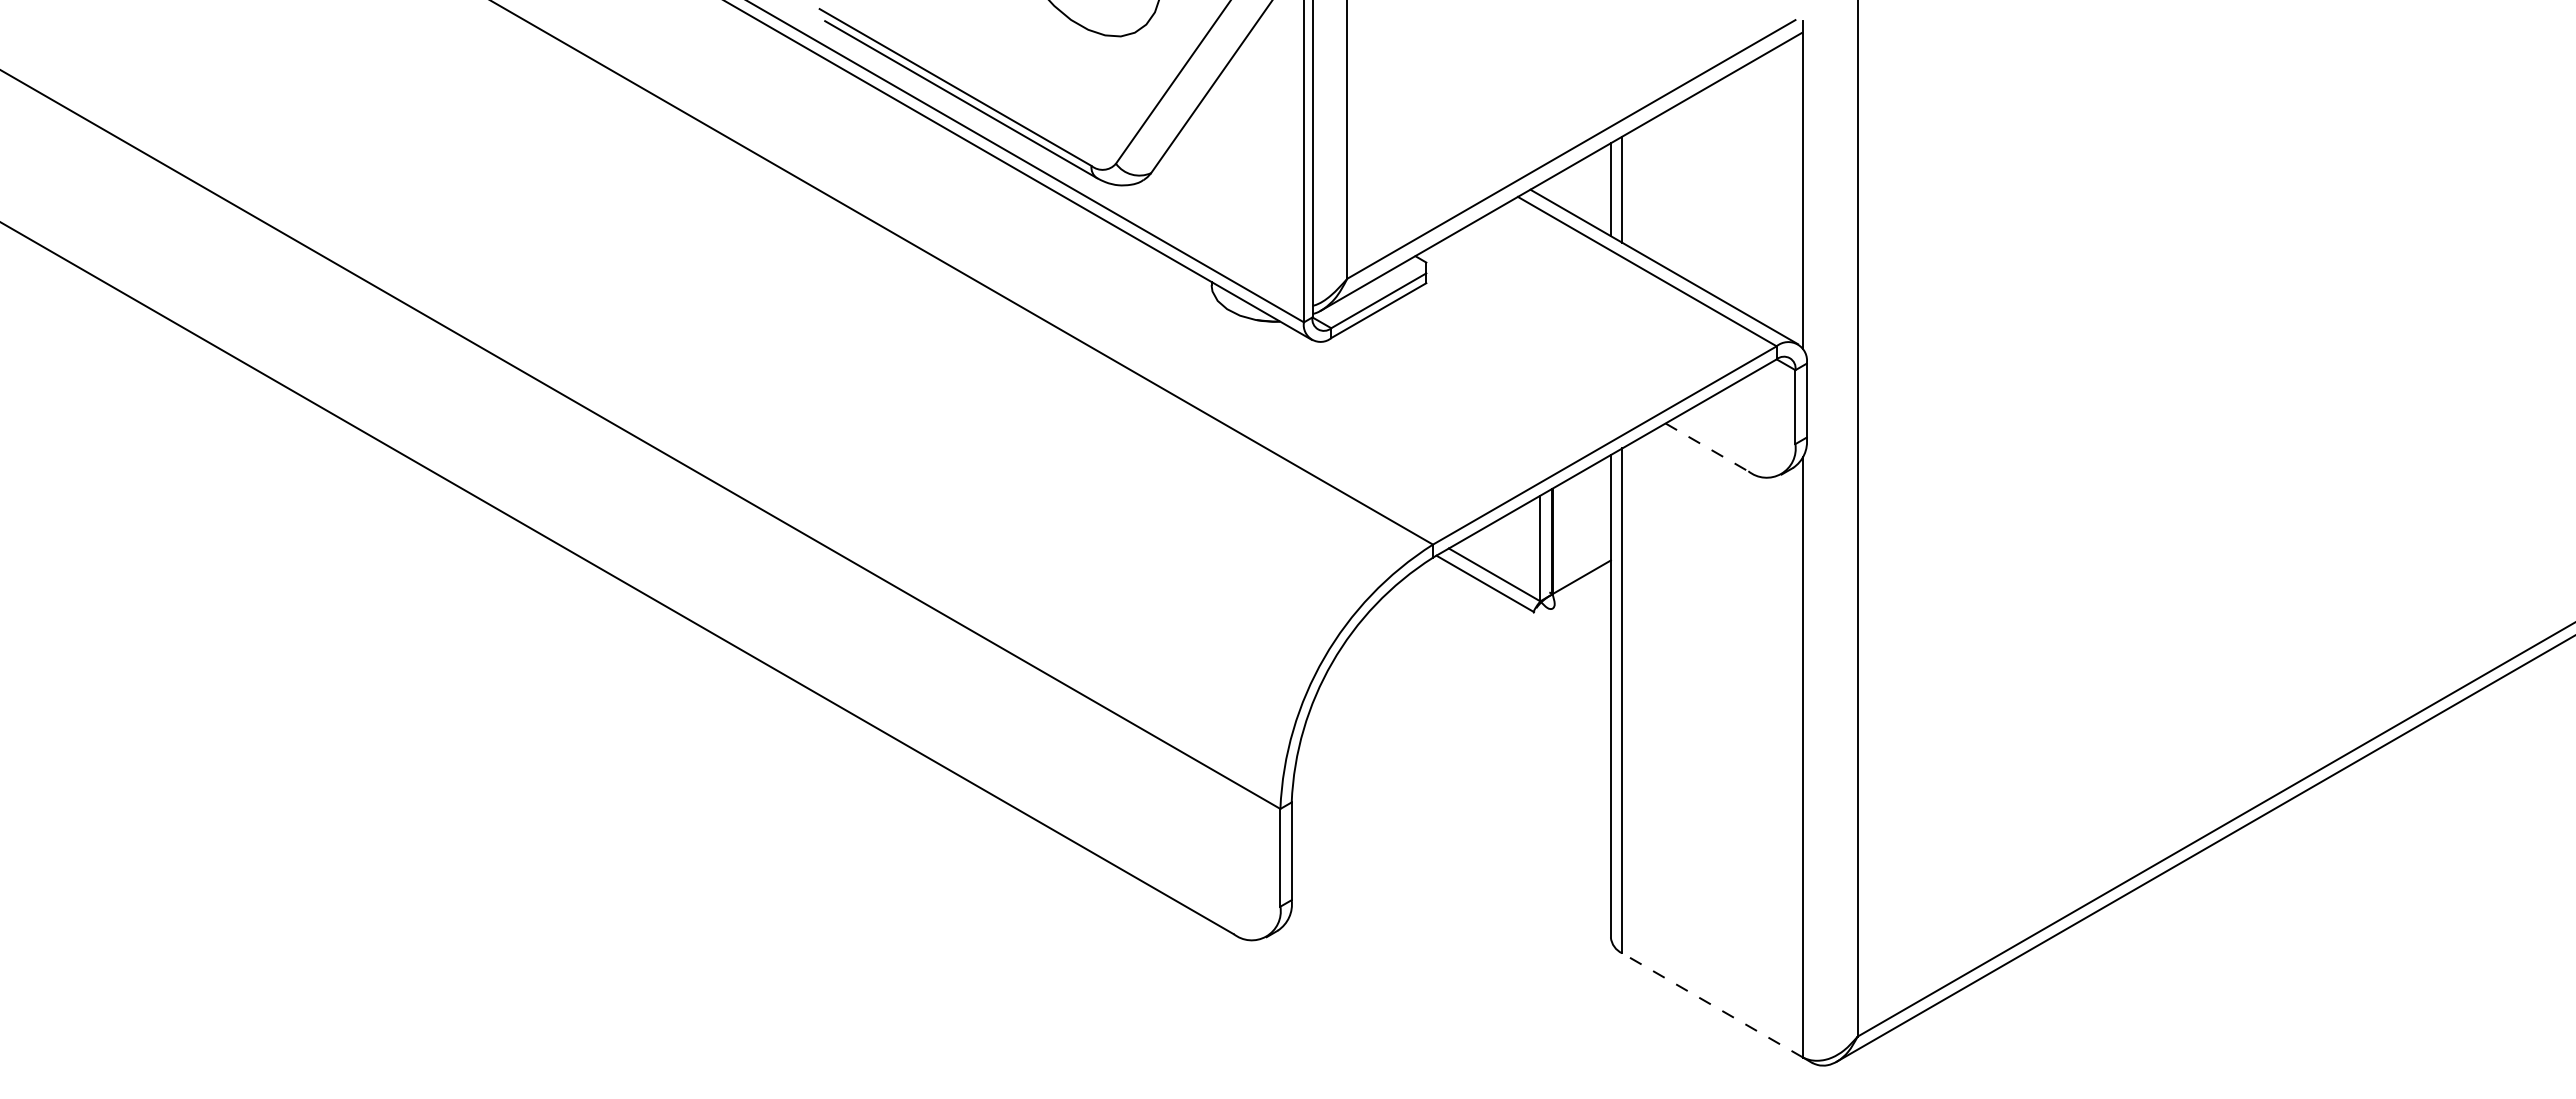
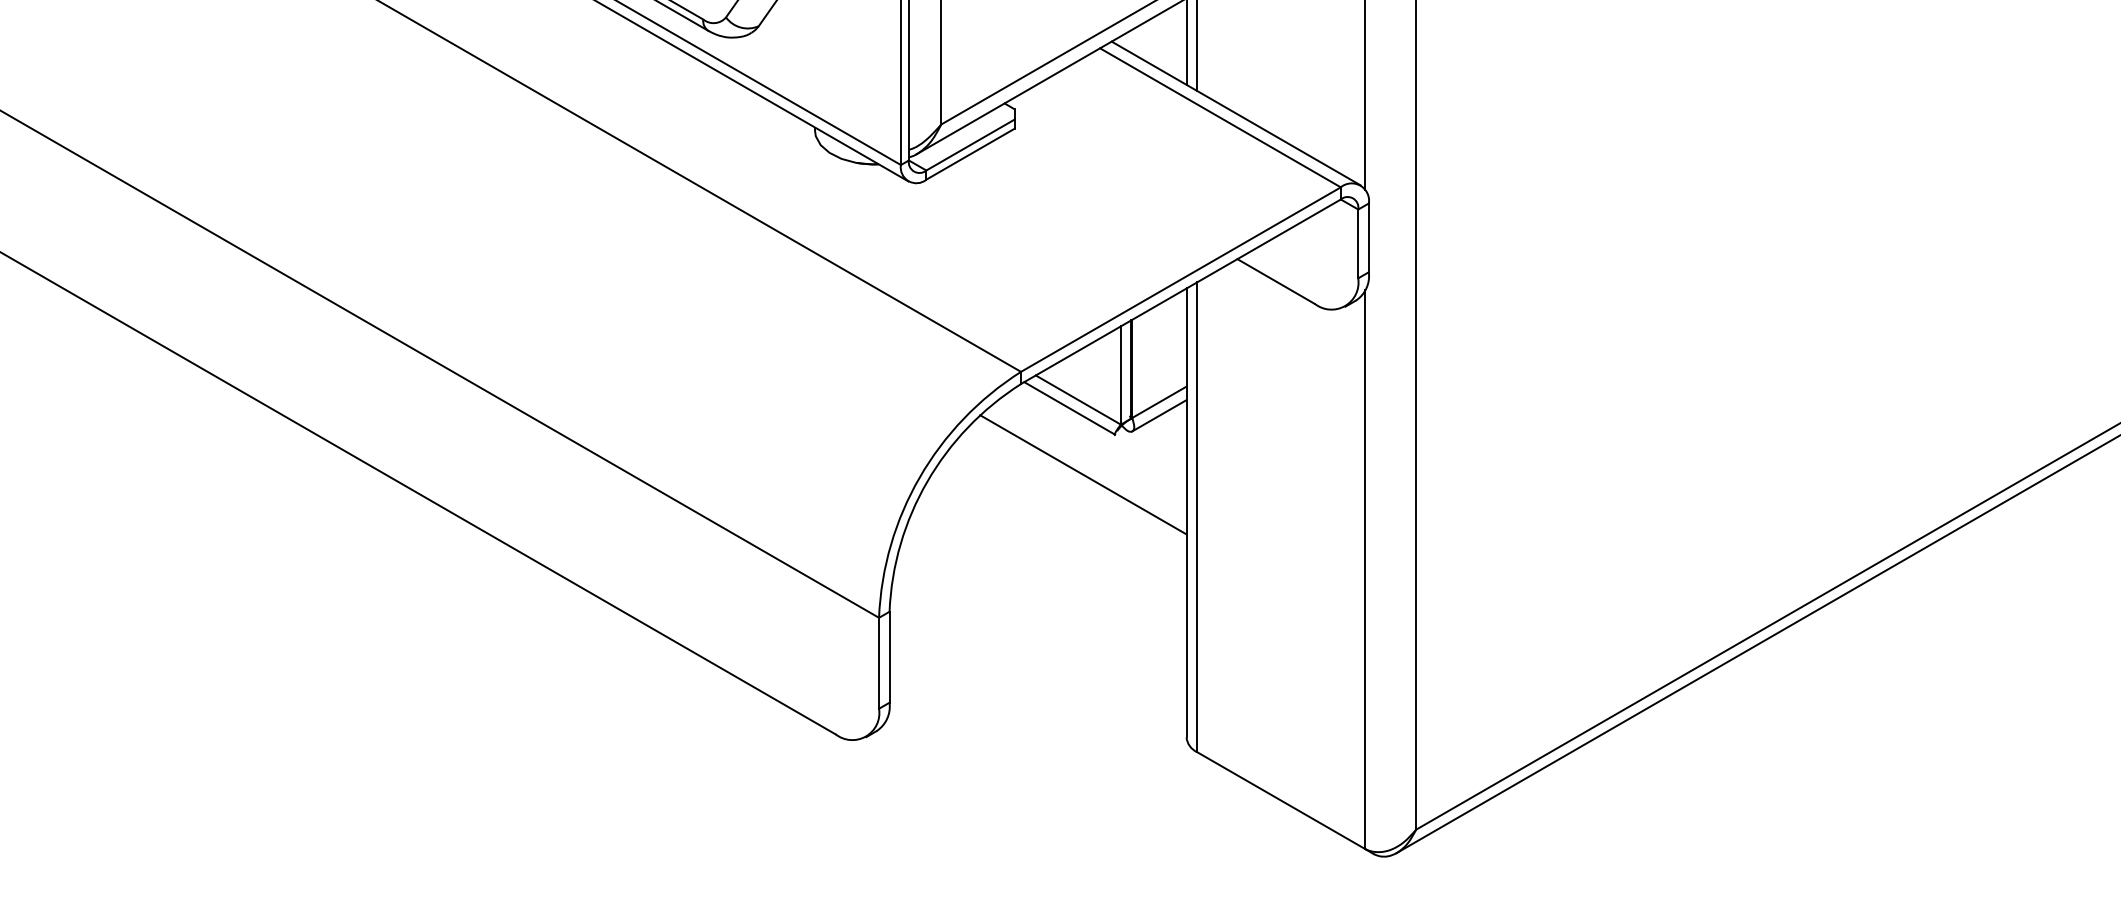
line: (1706, 447) -> (1275, 281), dashed -> solid
line: (1581, 591) -> (1159, 415), added
line: (1499, 655) -> (1082, 475), added
line: (1712, 1005) -> (1281, 800), dashed -> solid

